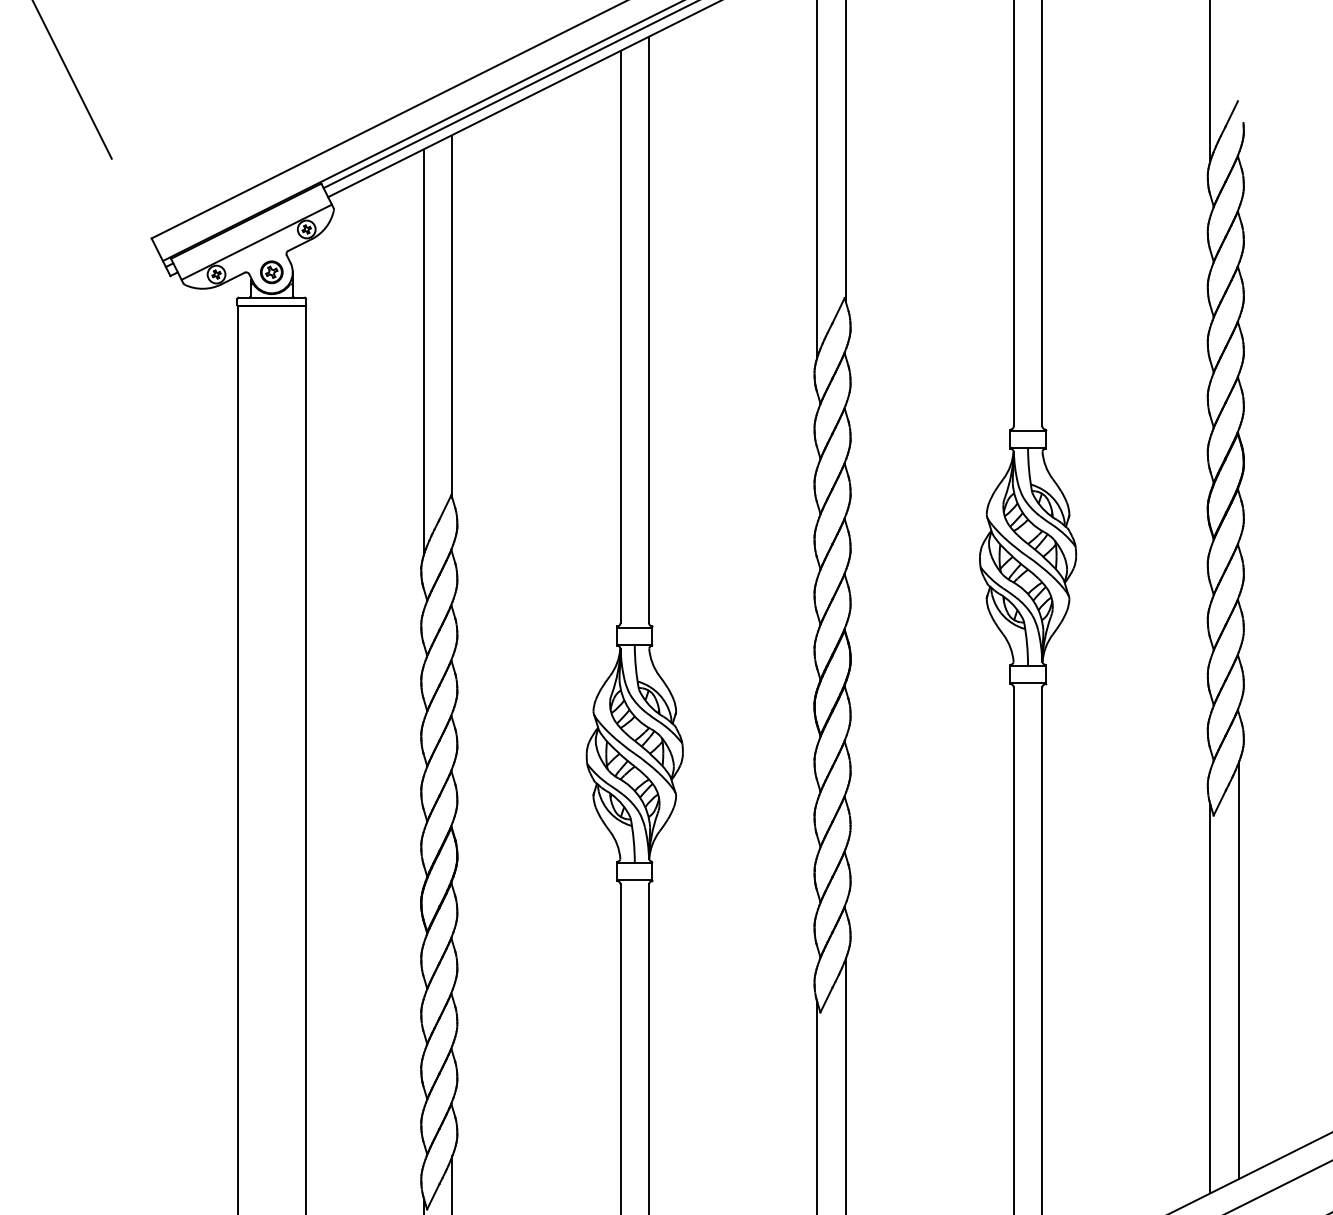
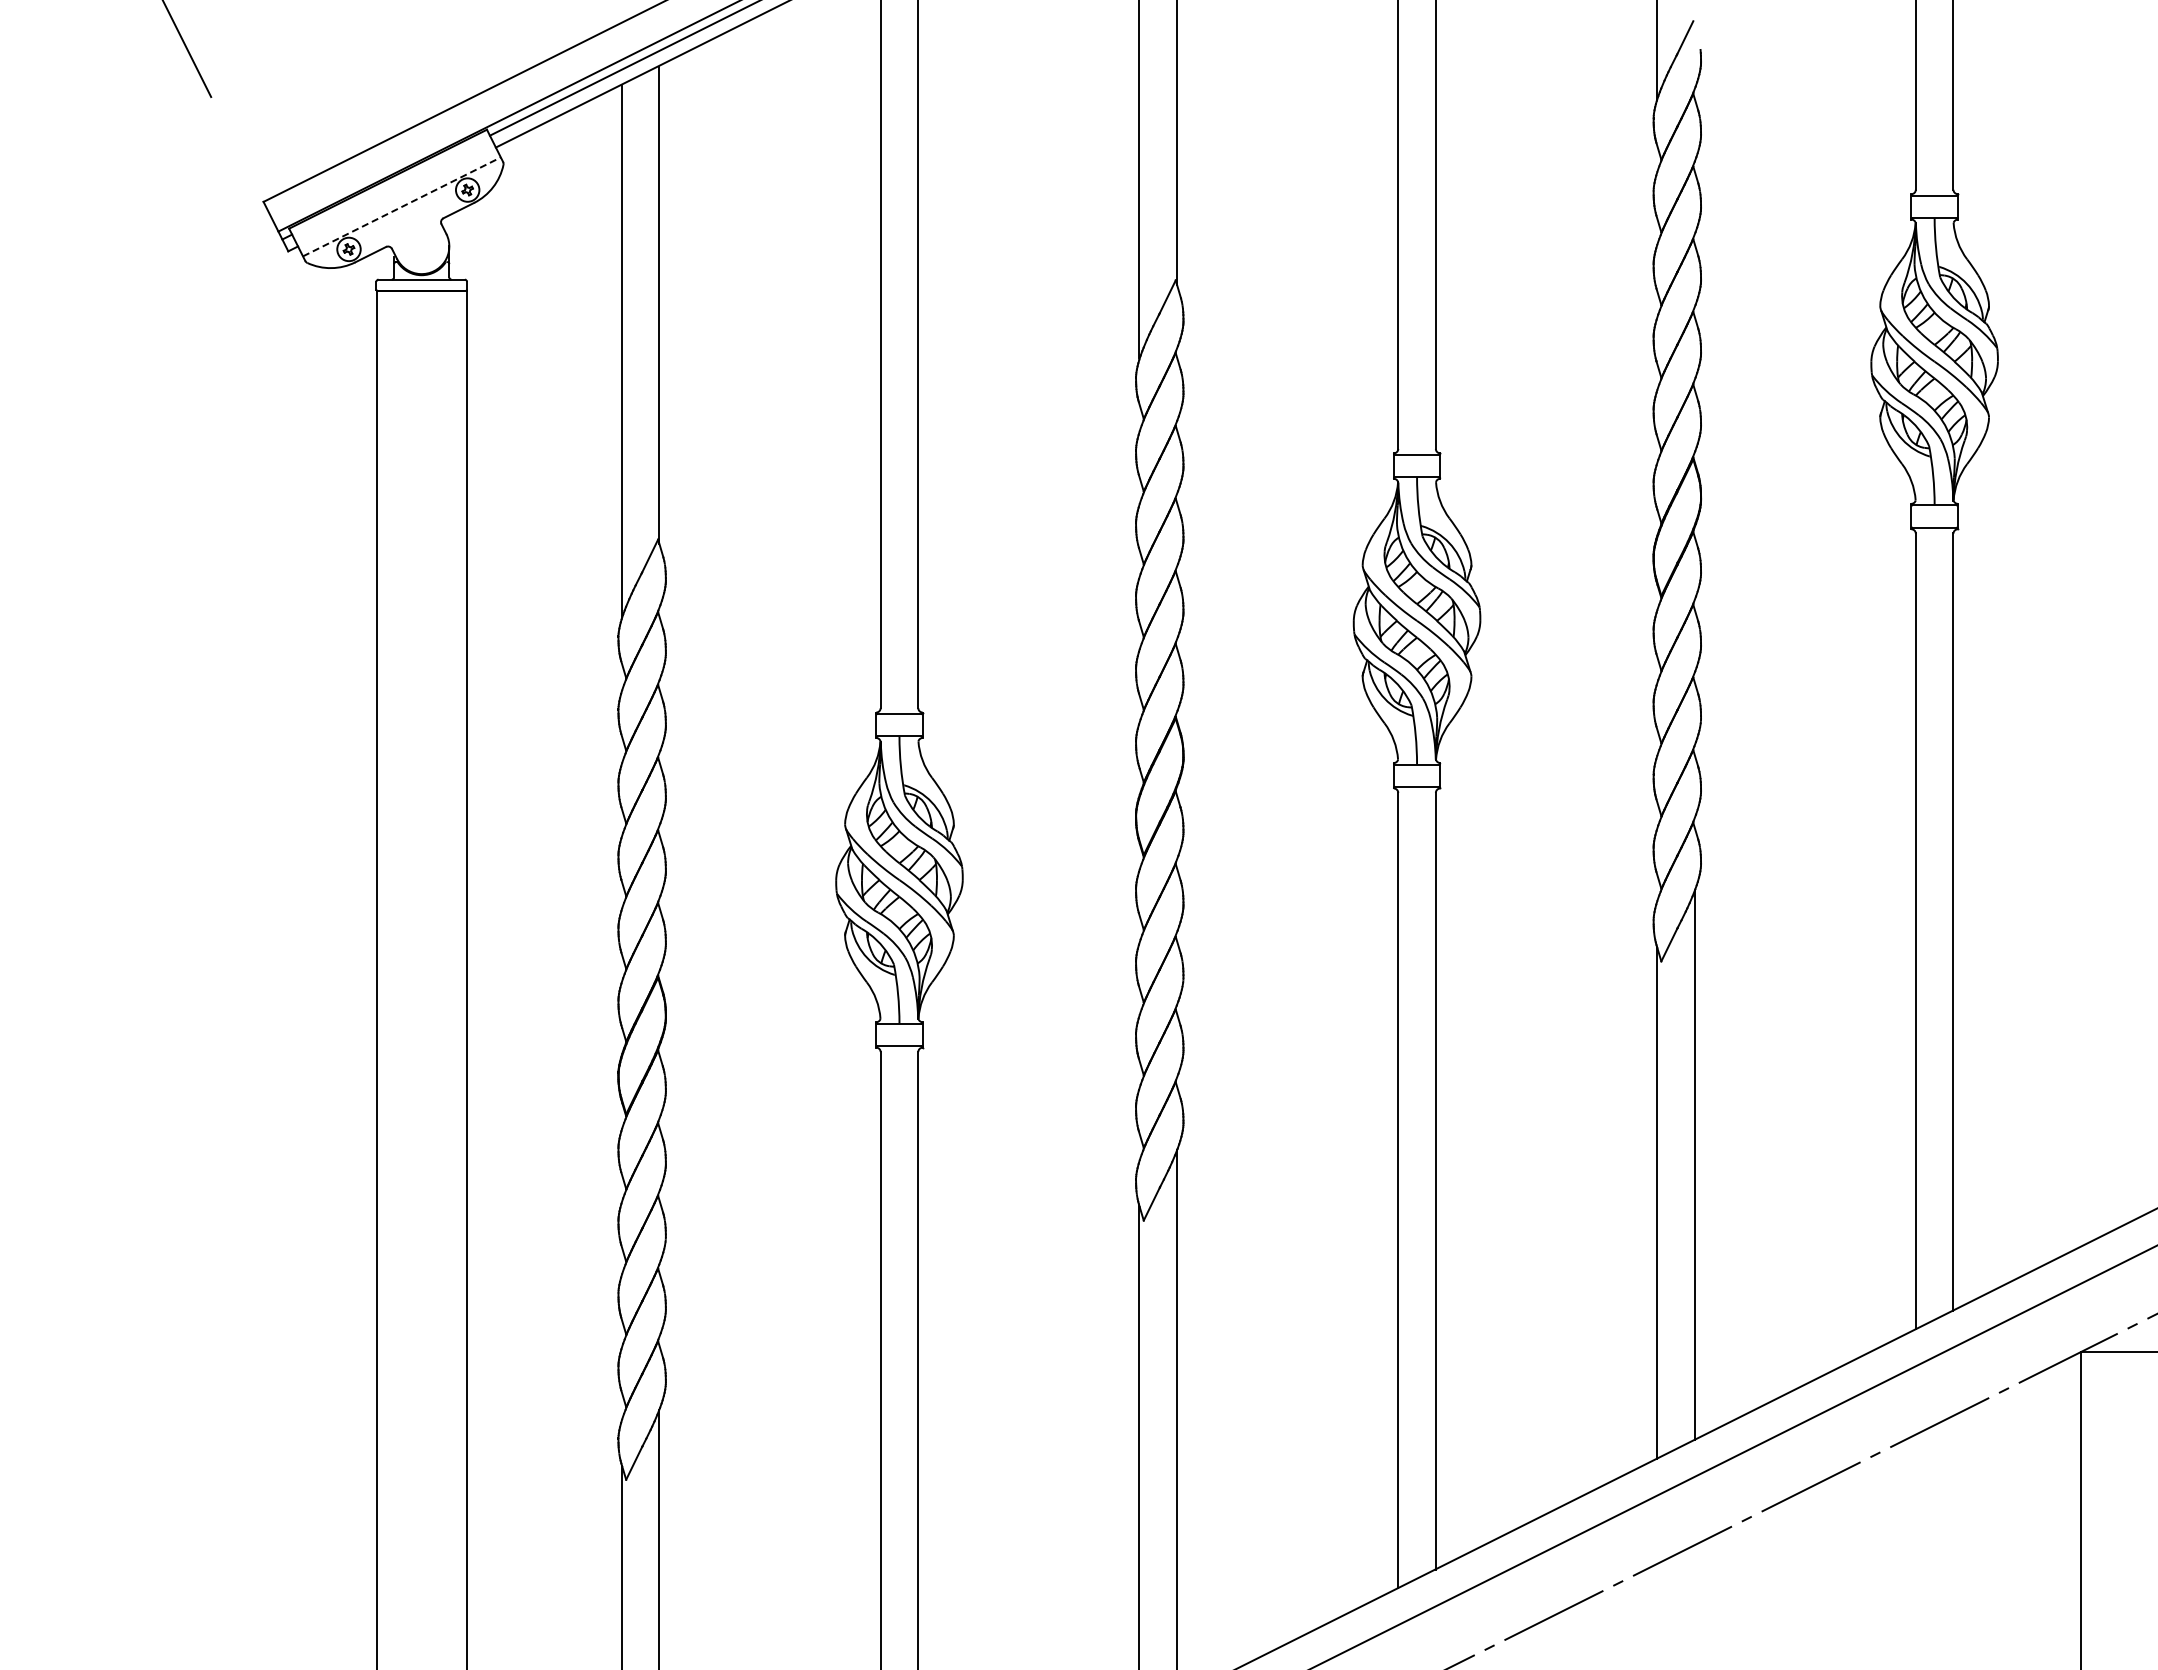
line: (256, 241) -> (401, 206), solid -> dashed
part: (271, 272) -> (421, 246), removed

